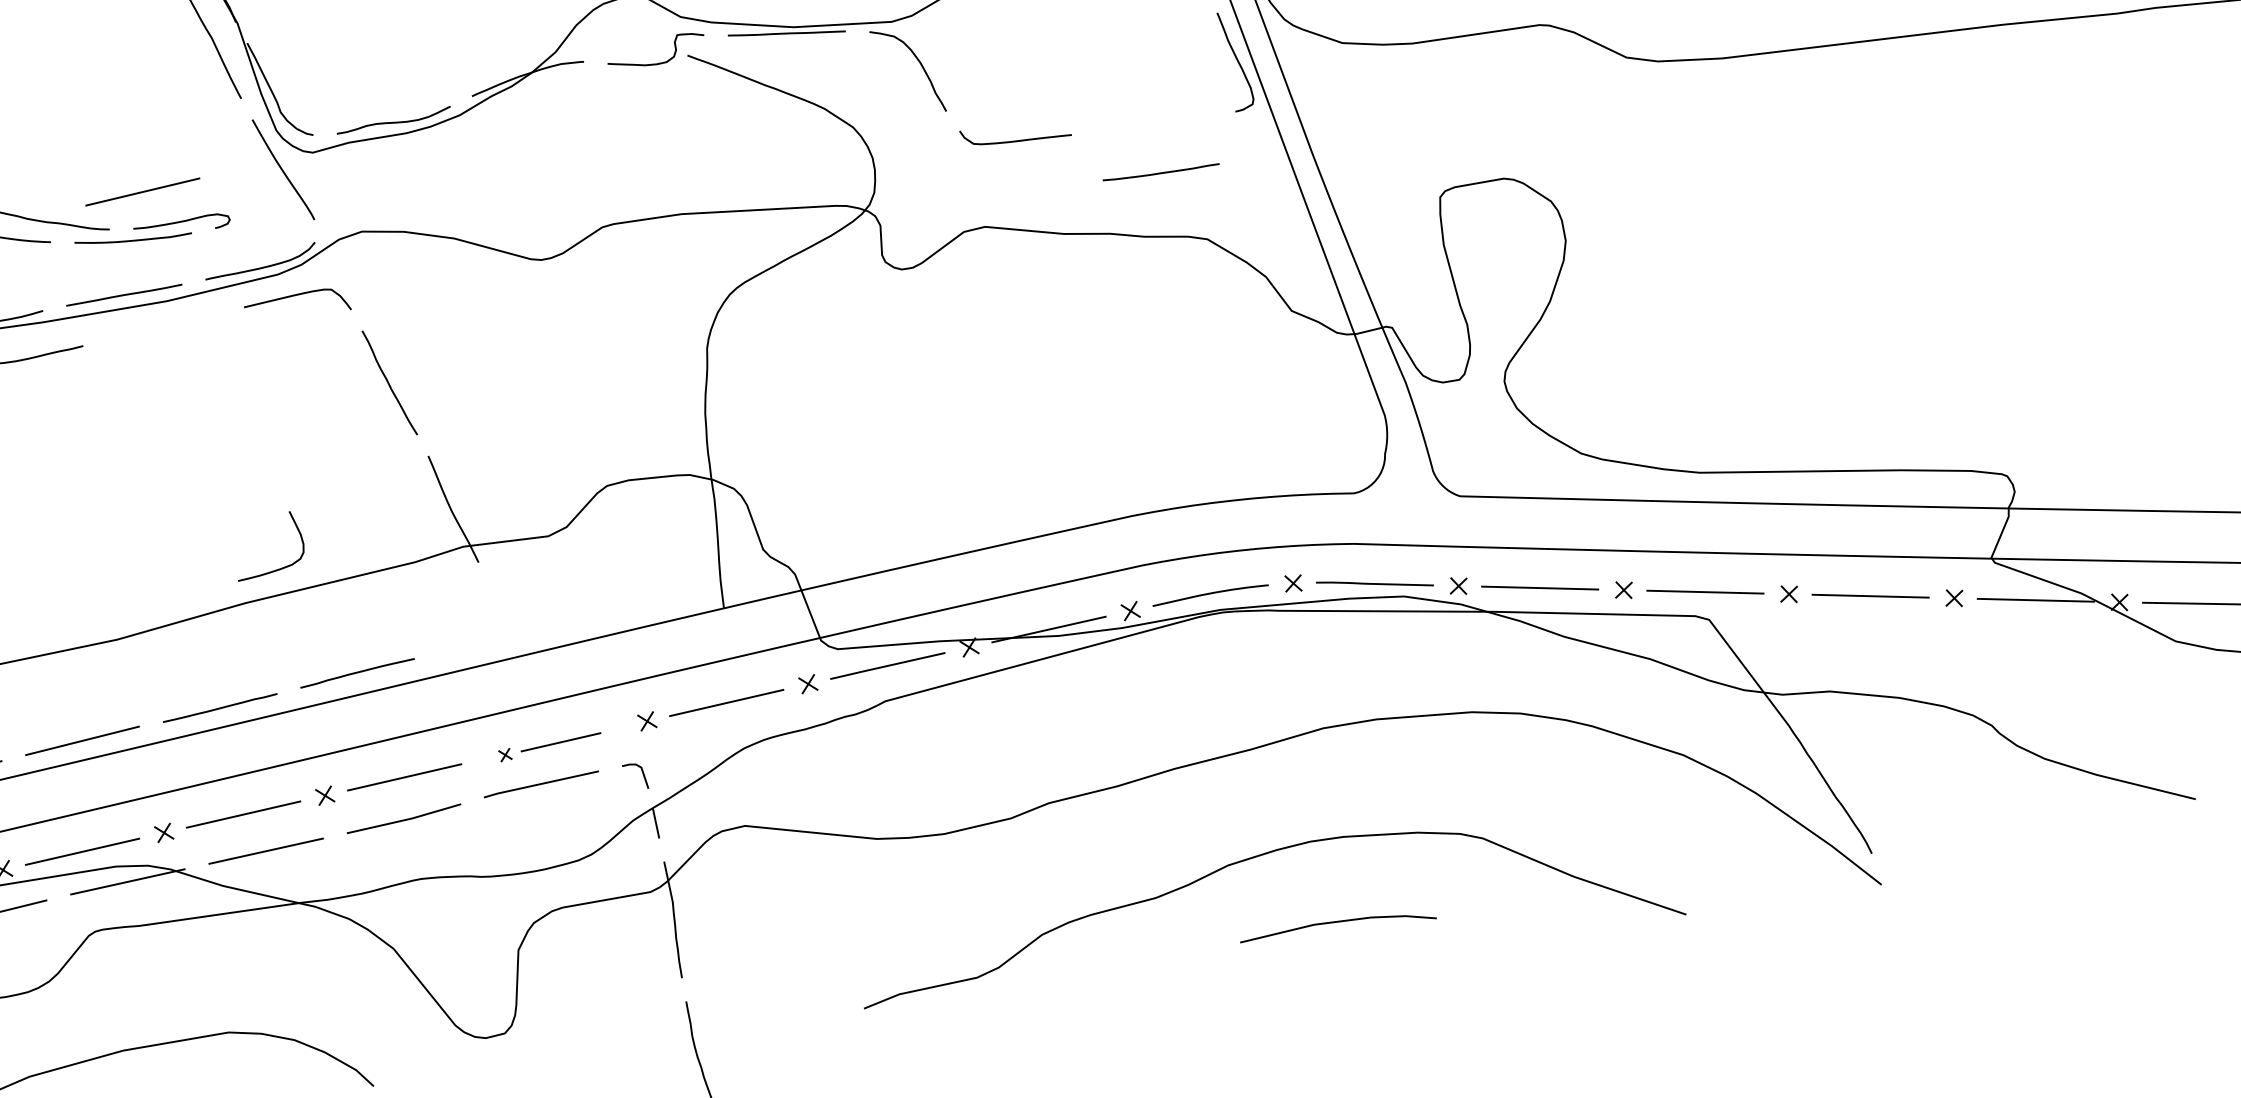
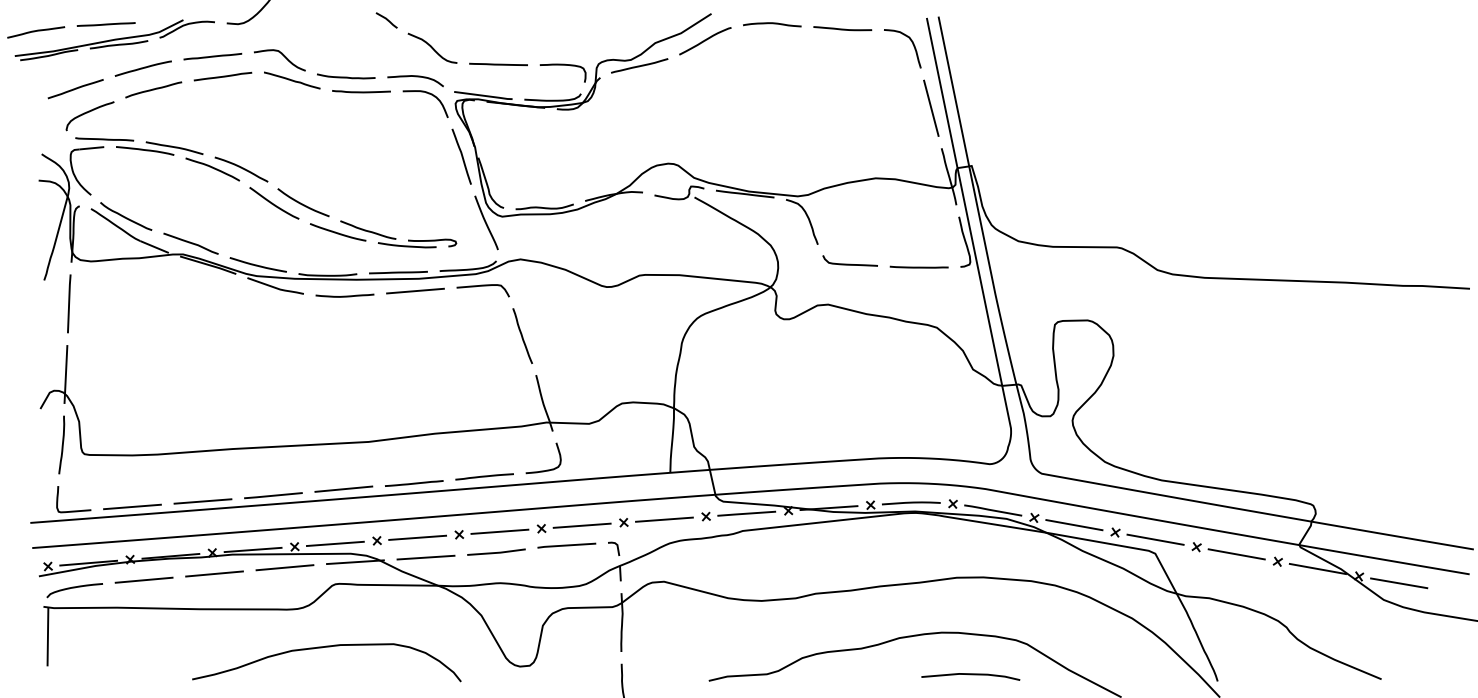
line: (1159, 171) -> (918, 266), moved
line: (142, 190) -> (415, 290), moved
curve: (277, 567) -> (546, 469), moved
part: (549, 746) -> (573, 527), size x1.43
line: (1336, 924) -> (970, 675), moved

